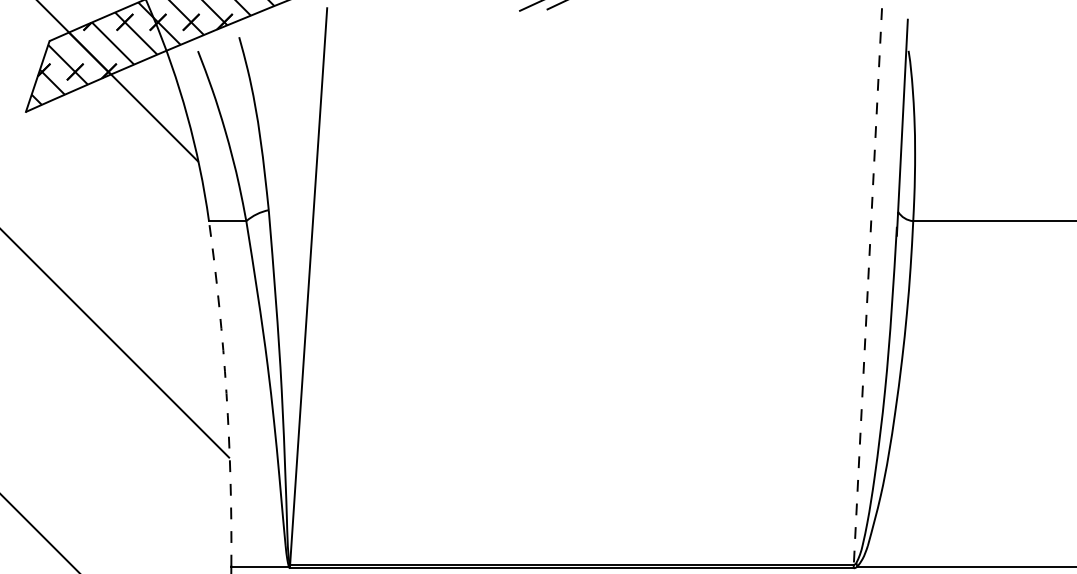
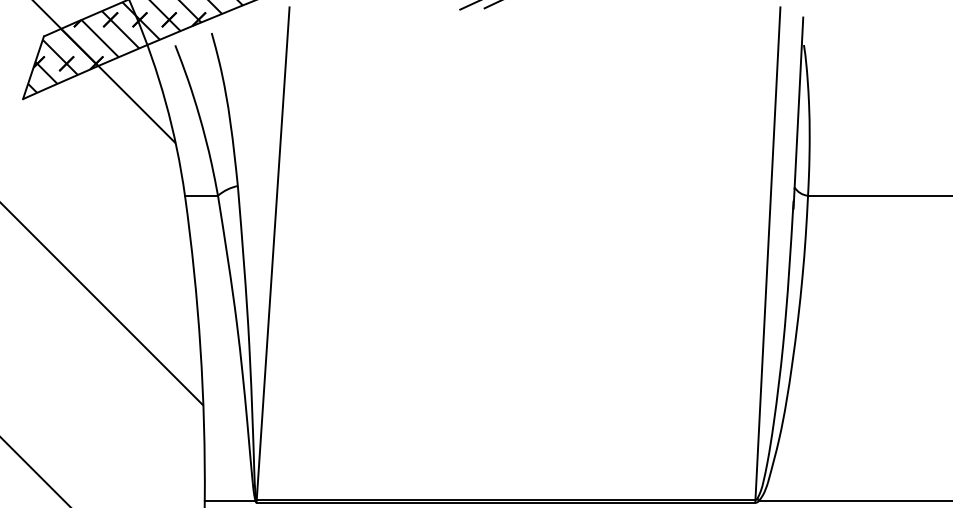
line: (867, 286) -> (767, 253), dashed -> solid
arc: (226, 393) -> (200, 348), dashed -> solid

